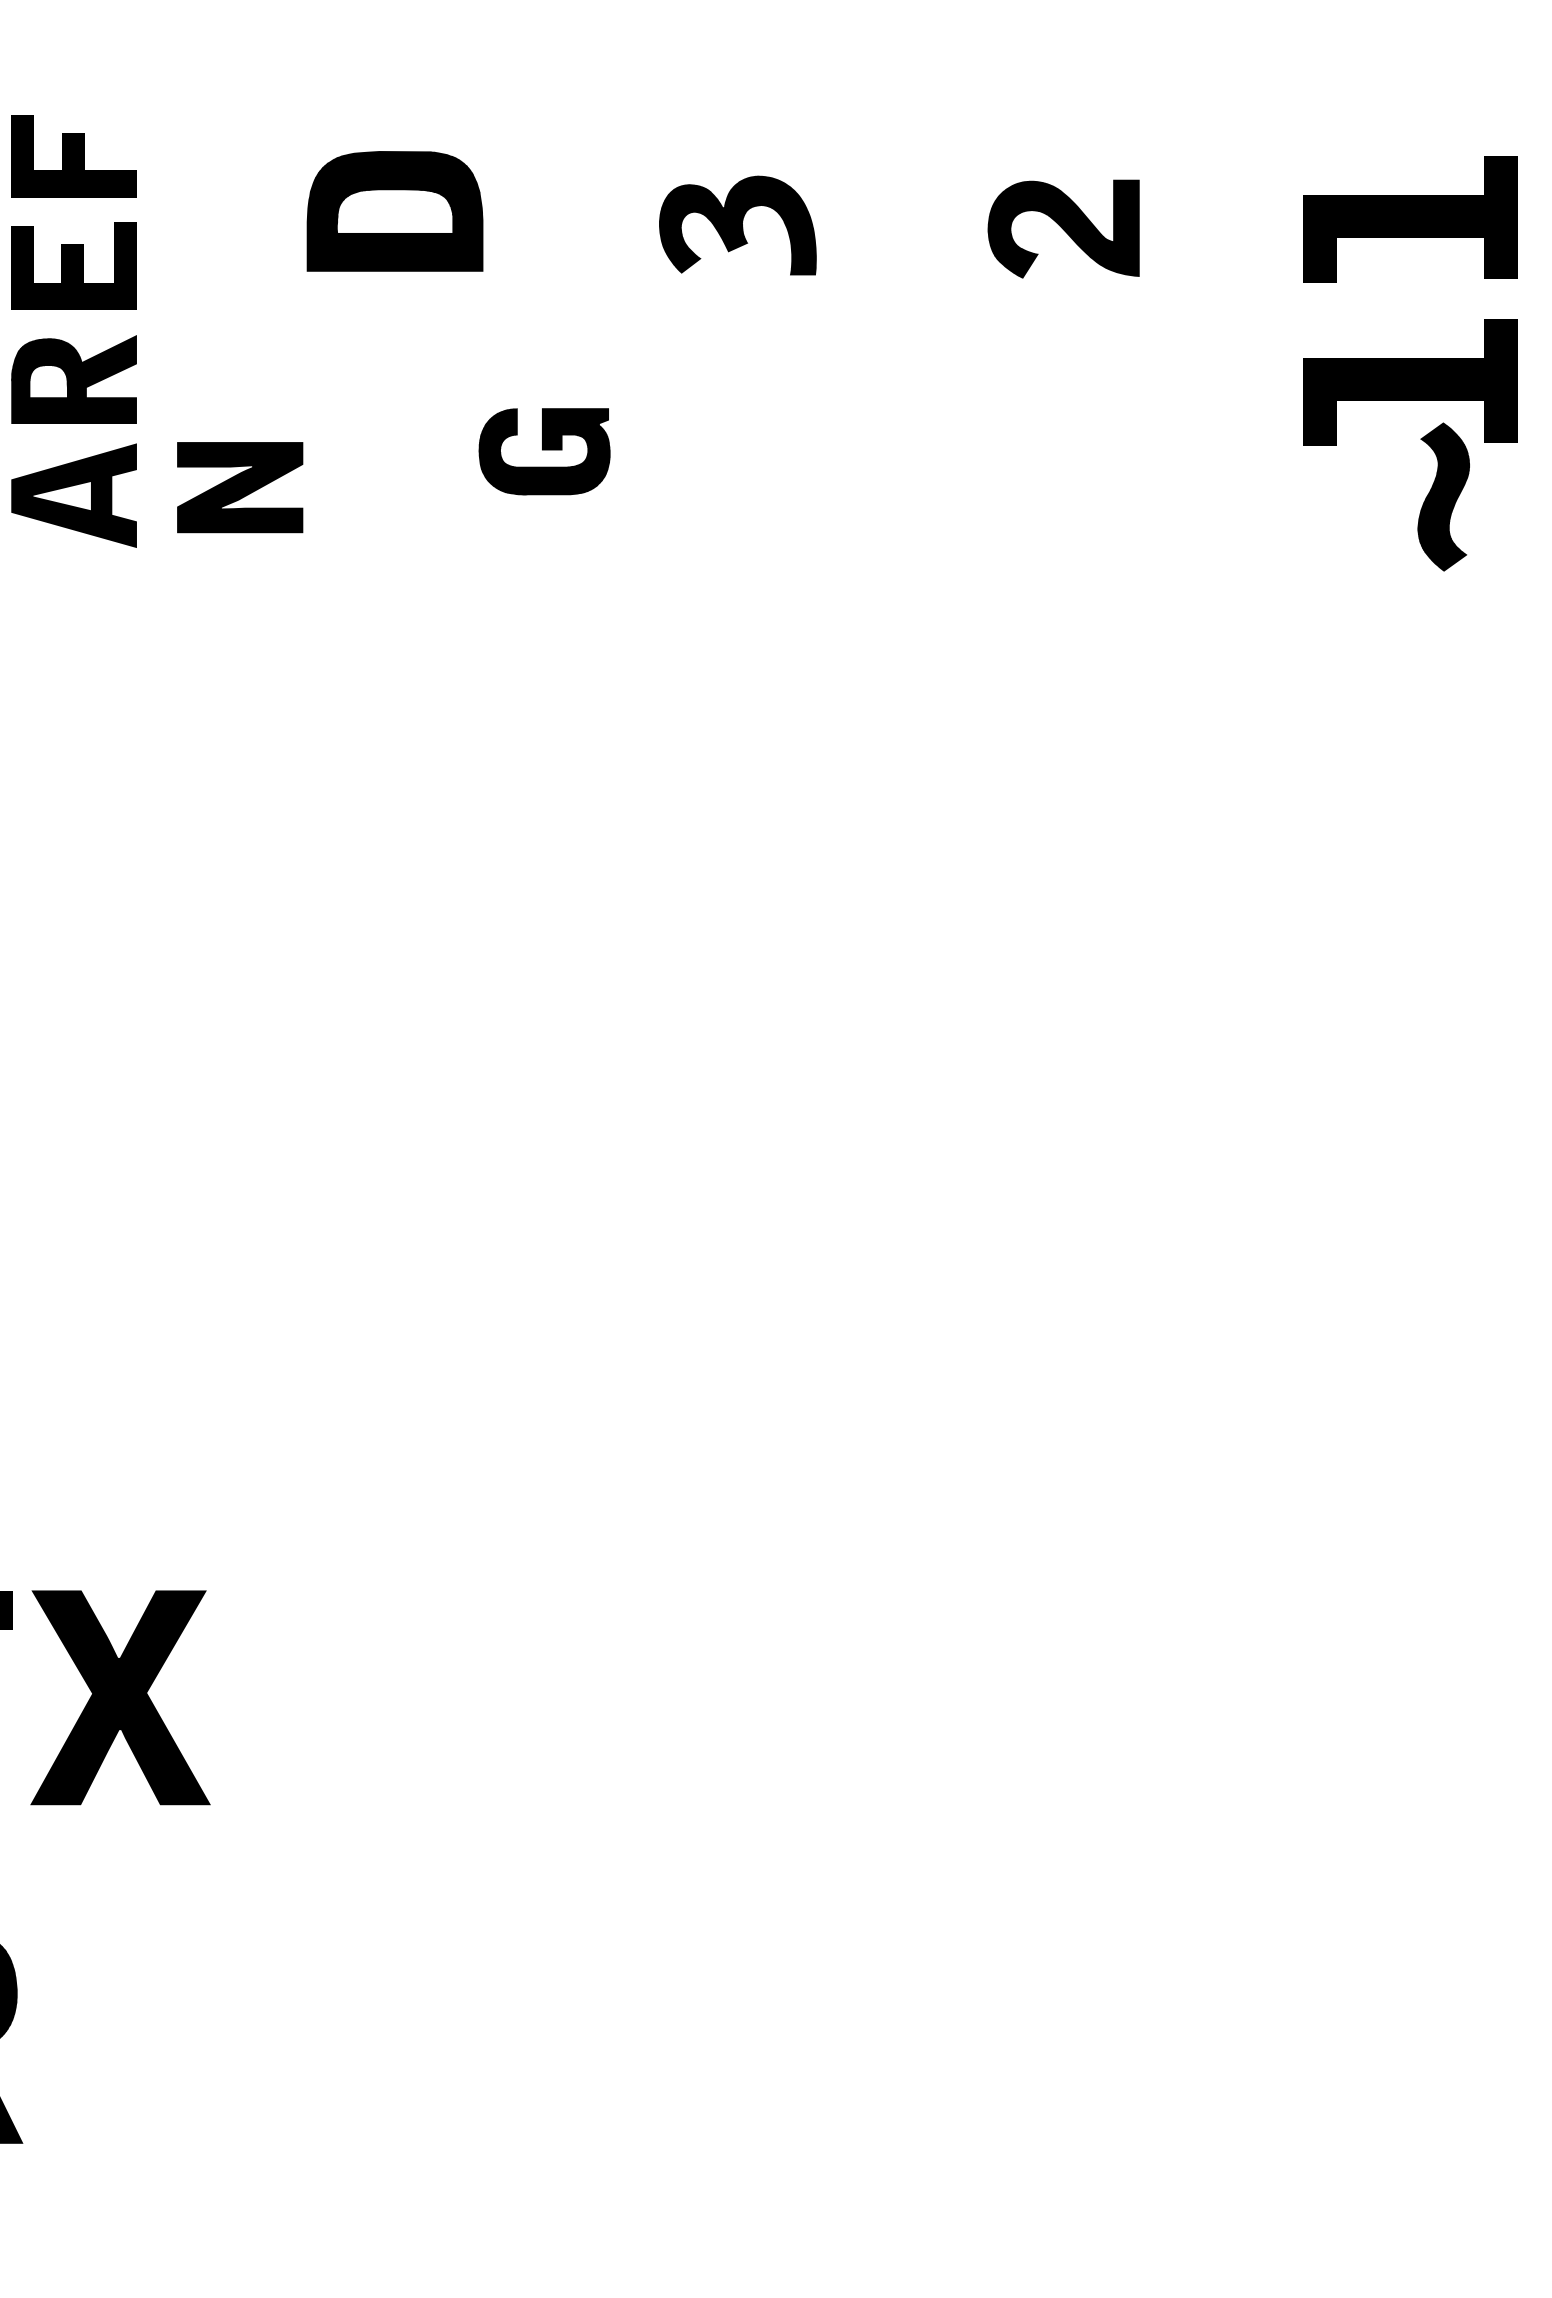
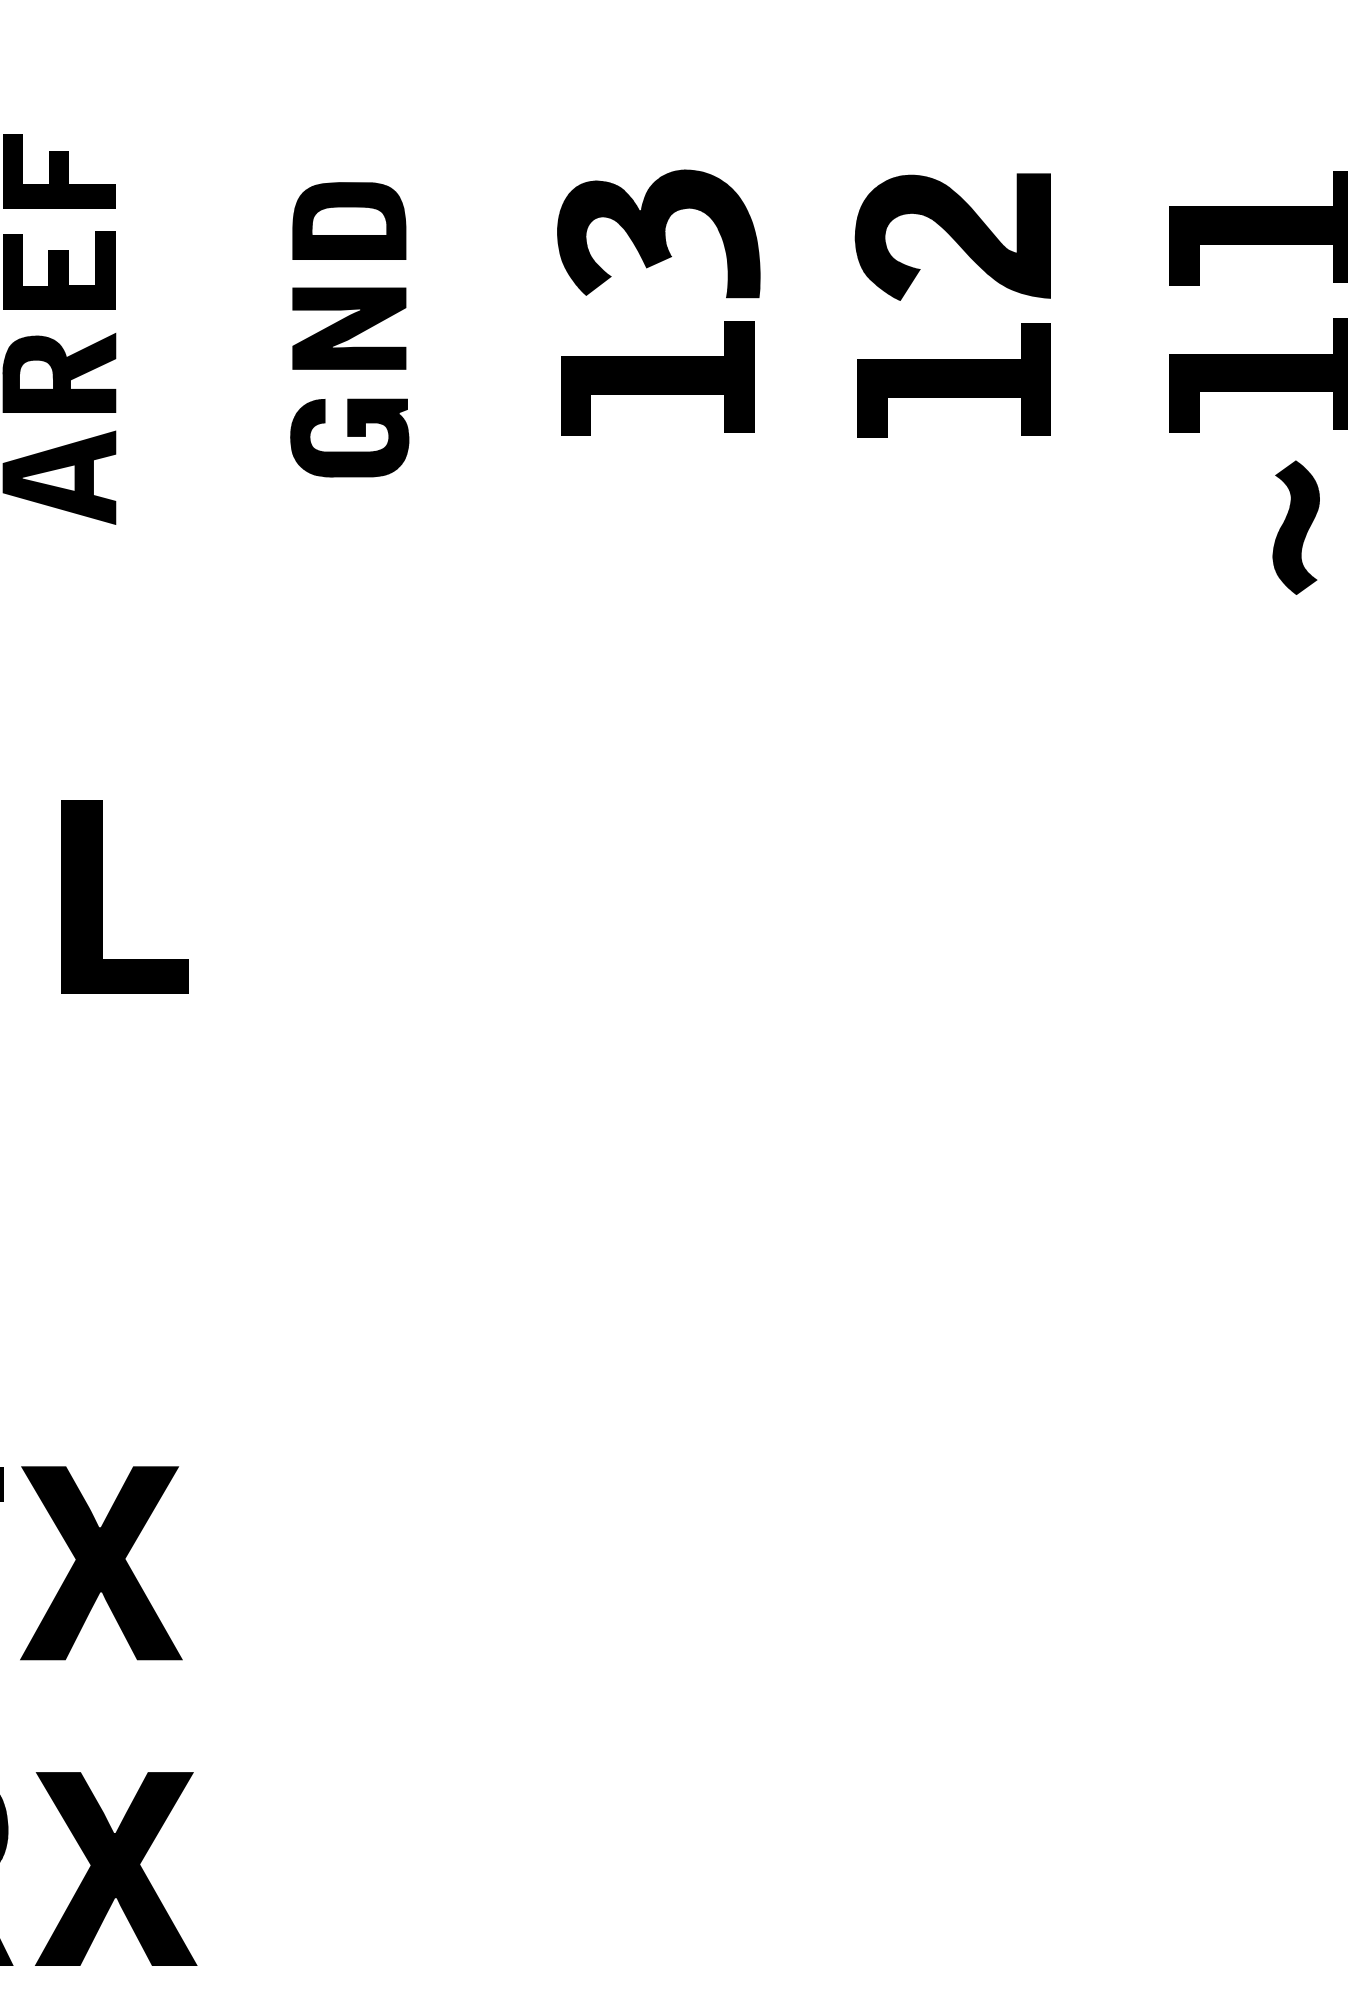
part: (395, 211) -> (349, 221), size x0.71
part: (737, 225) -> (658, 233), size x1.43
part: (1063, 228) -> (952, 236), size x1.43
fill: (736, 384) -> (657, 377), added
fill: (1064, 387) -> (953, 380), added
part: (544, 451) -> (349, 437), moved
part: (240, 487) -> (349, 328), moved
part: (1443, 496) -> (1296, 527), moved
fill: (146, 959) -> (124, 896), added
fill: (136, 2036) -> (115, 1869), added

